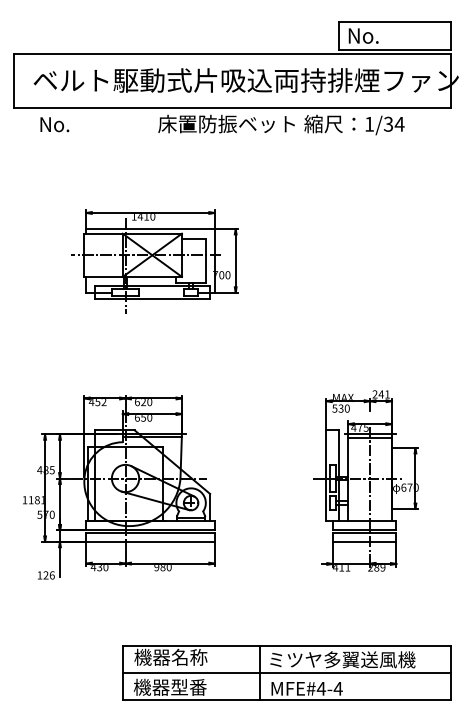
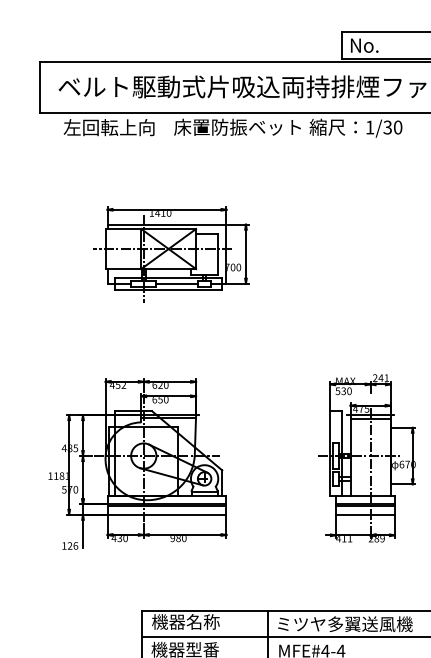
text: (399, 123) -> (397, 126), 1/34 -> 1/30
text: (88, 124) -> (109, 127), No. -> 左回転上向
line: (161, 292) -> (177, 283), added

